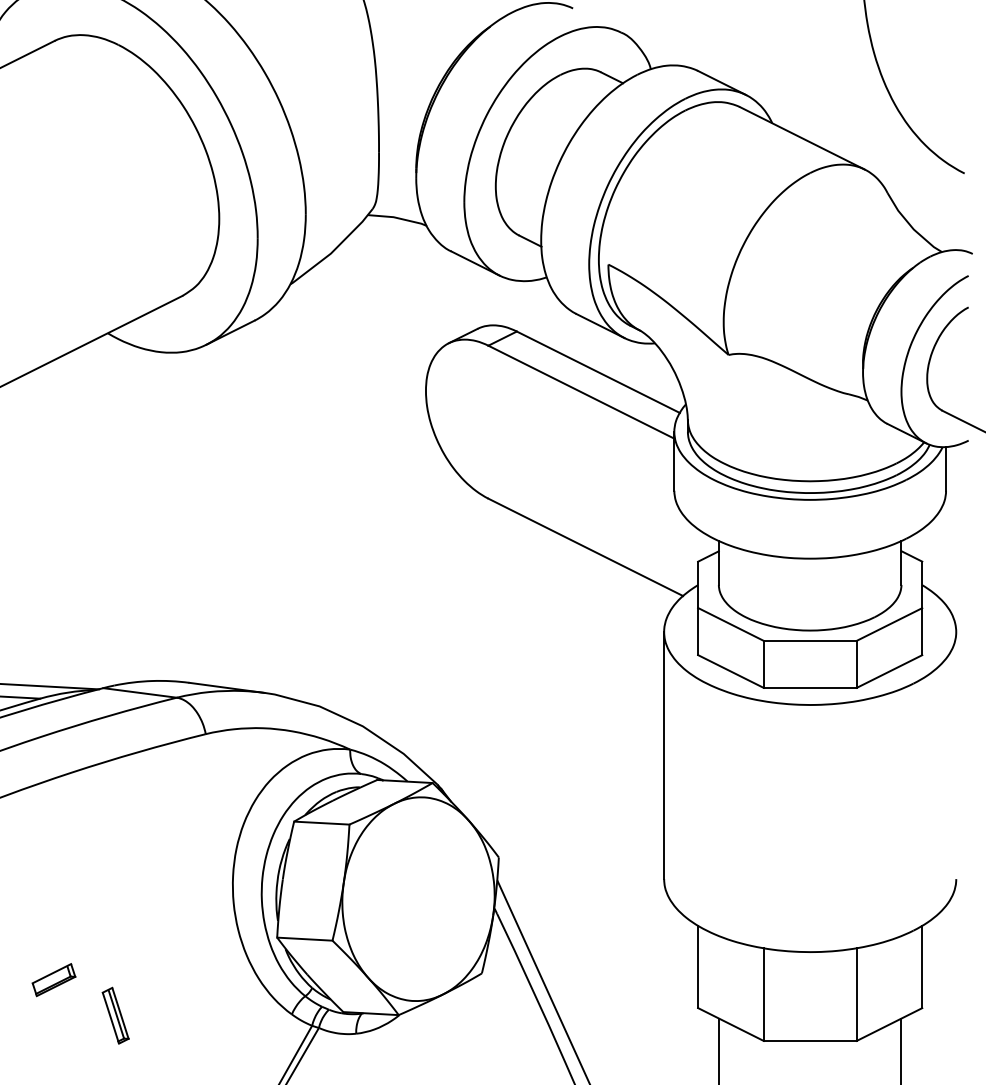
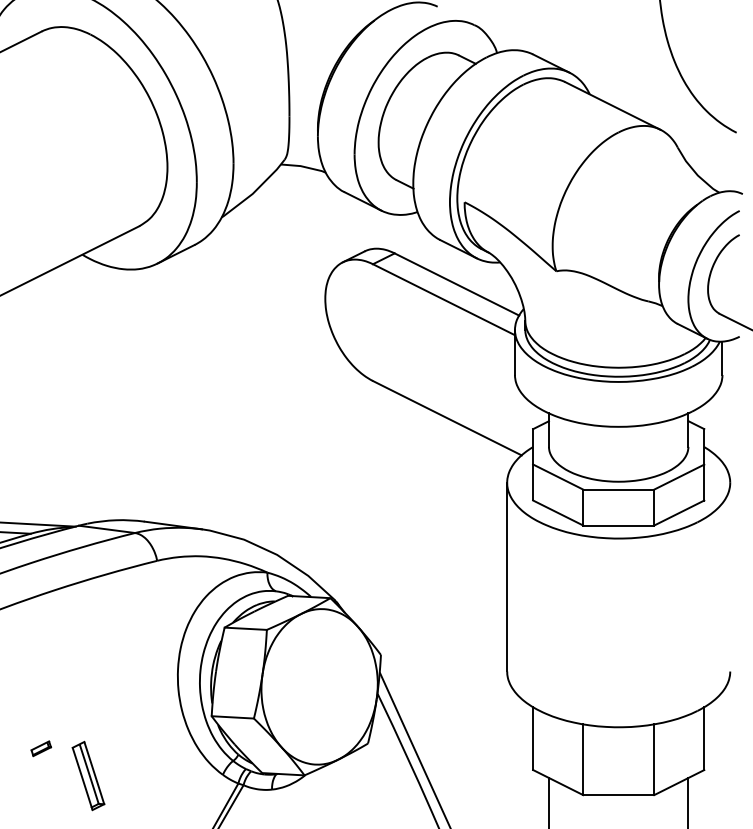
part: (53, 980) -> (40, 748), size x0.6
part: (115, 1015) -> (88, 775), size x1.6

